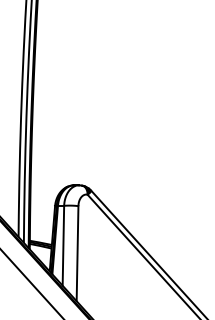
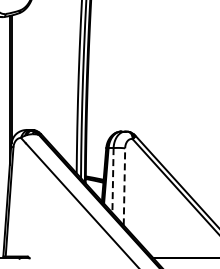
line: (62, 245) -> (112, 180), solid -> dashed
line: (77, 253) -> (124, 186), solid -> dashed

